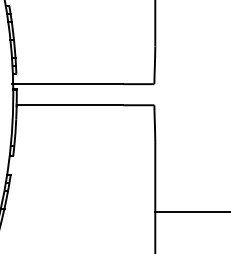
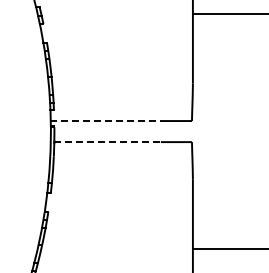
line: (67, 84) -> (105, 121), solid -> dashed
line: (70, 105) -> (108, 142), solid -> dashed

